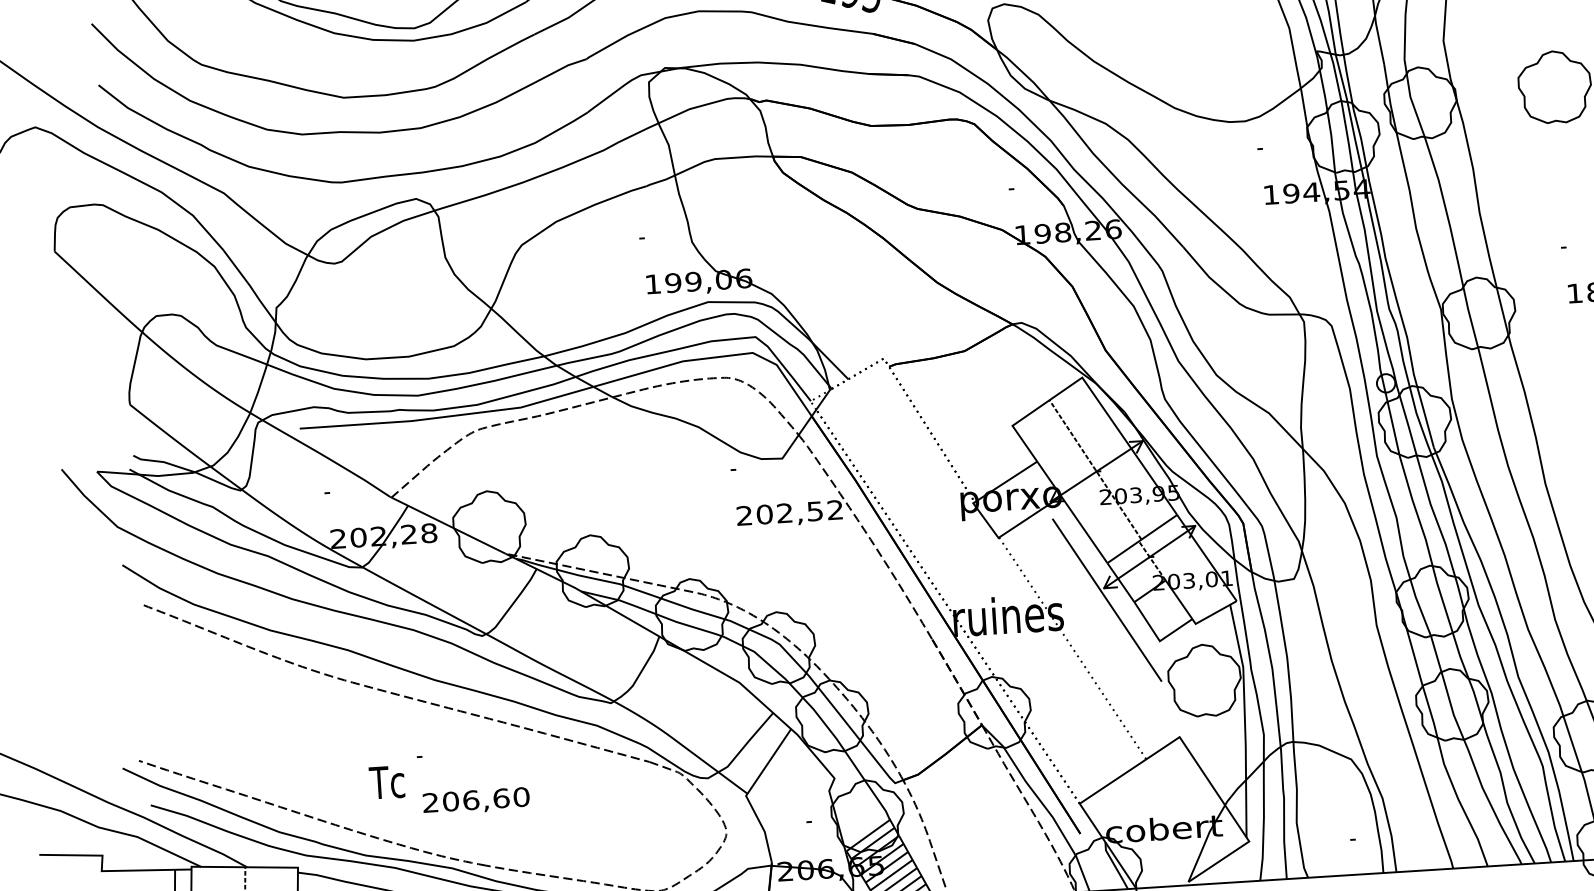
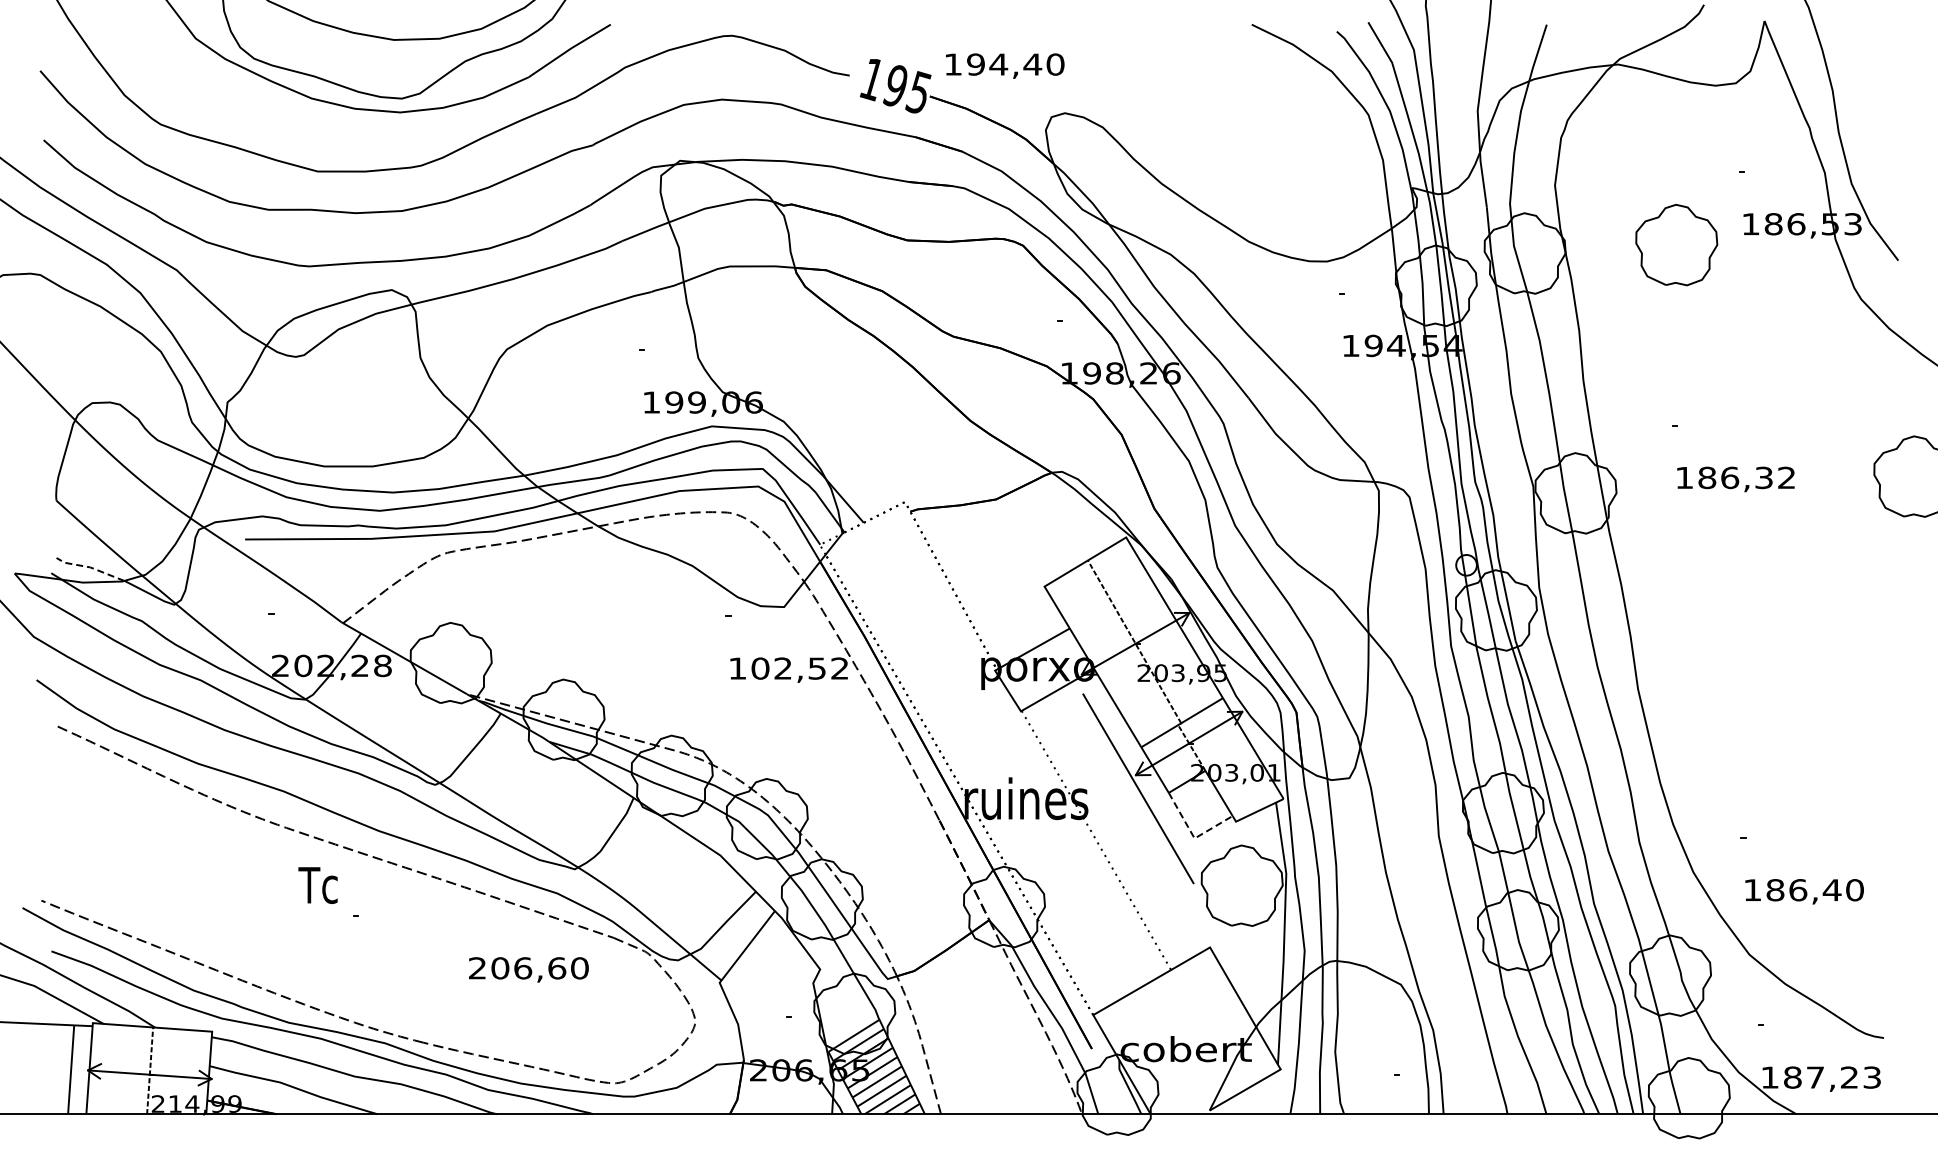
line: (163, 462) -> (90, 567), solid -> dashed
text: (744, 515) -> (737, 668), 202,52 -> 102,52
line: (1158, 638) -> (1193, 835), solid -> dashed
text: (386, 782) -> (317, 885), moved
text: (476, 801) -> (528, 969), moved

